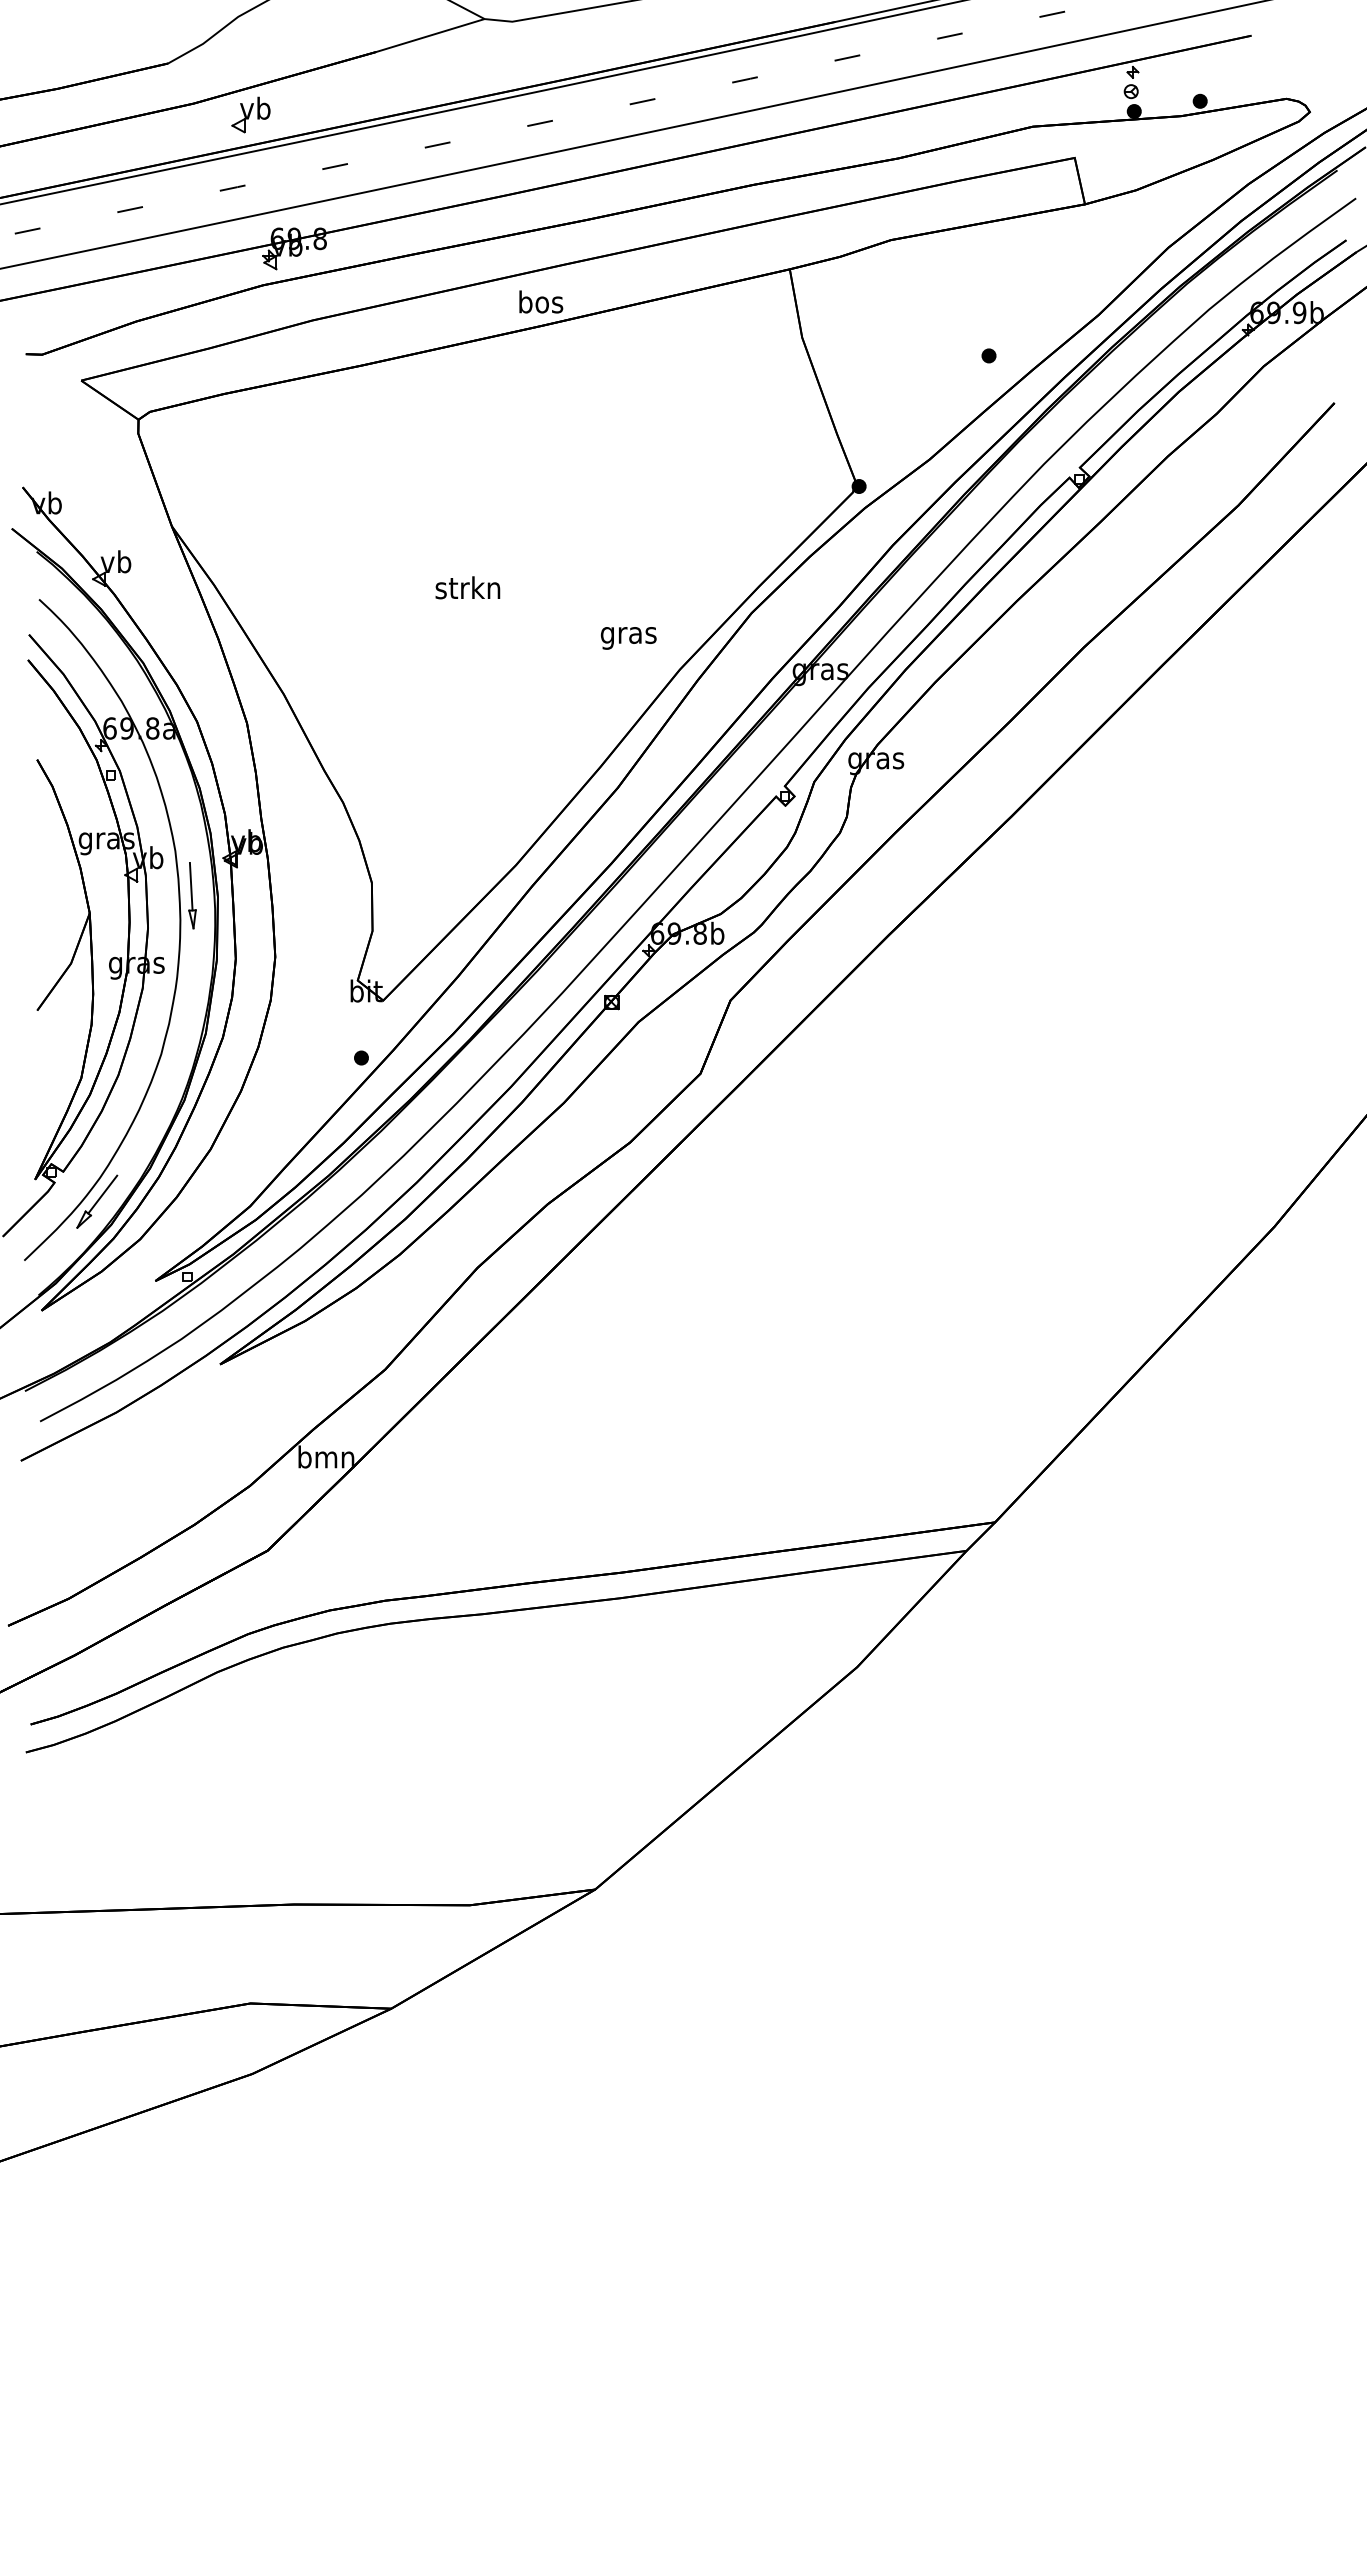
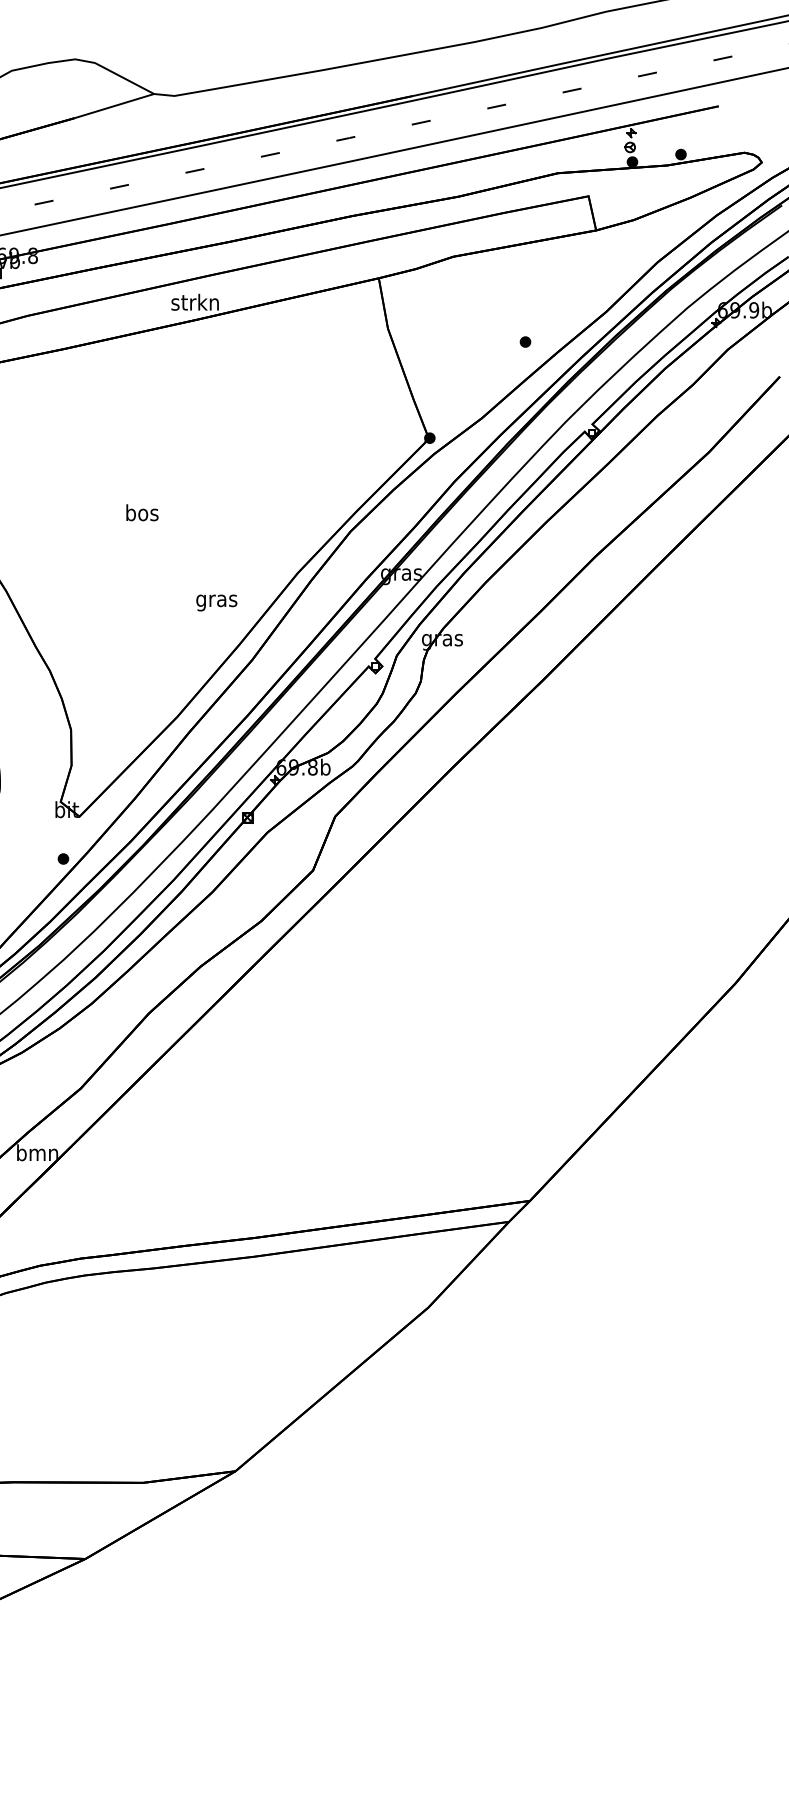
text: (540, 301) -> (195, 301), bos -> strkn
text: (467, 587) -> (141, 512), strkn -> bos
text: (628, 638) -> (216, 603), moved

